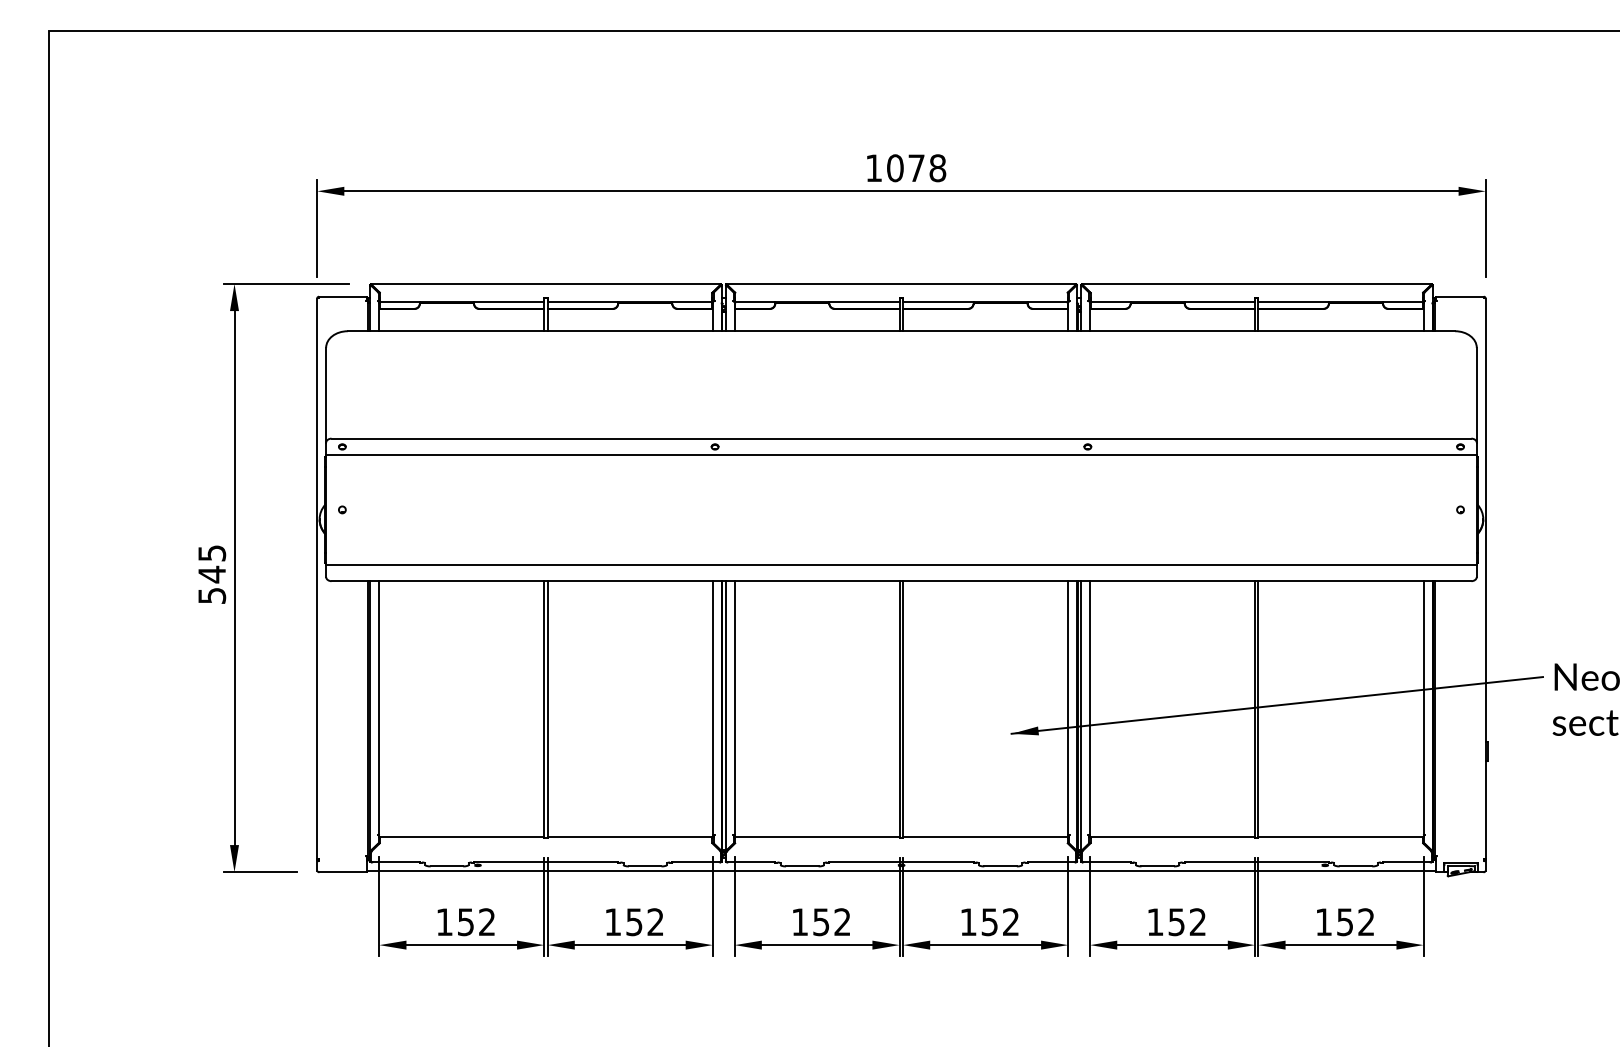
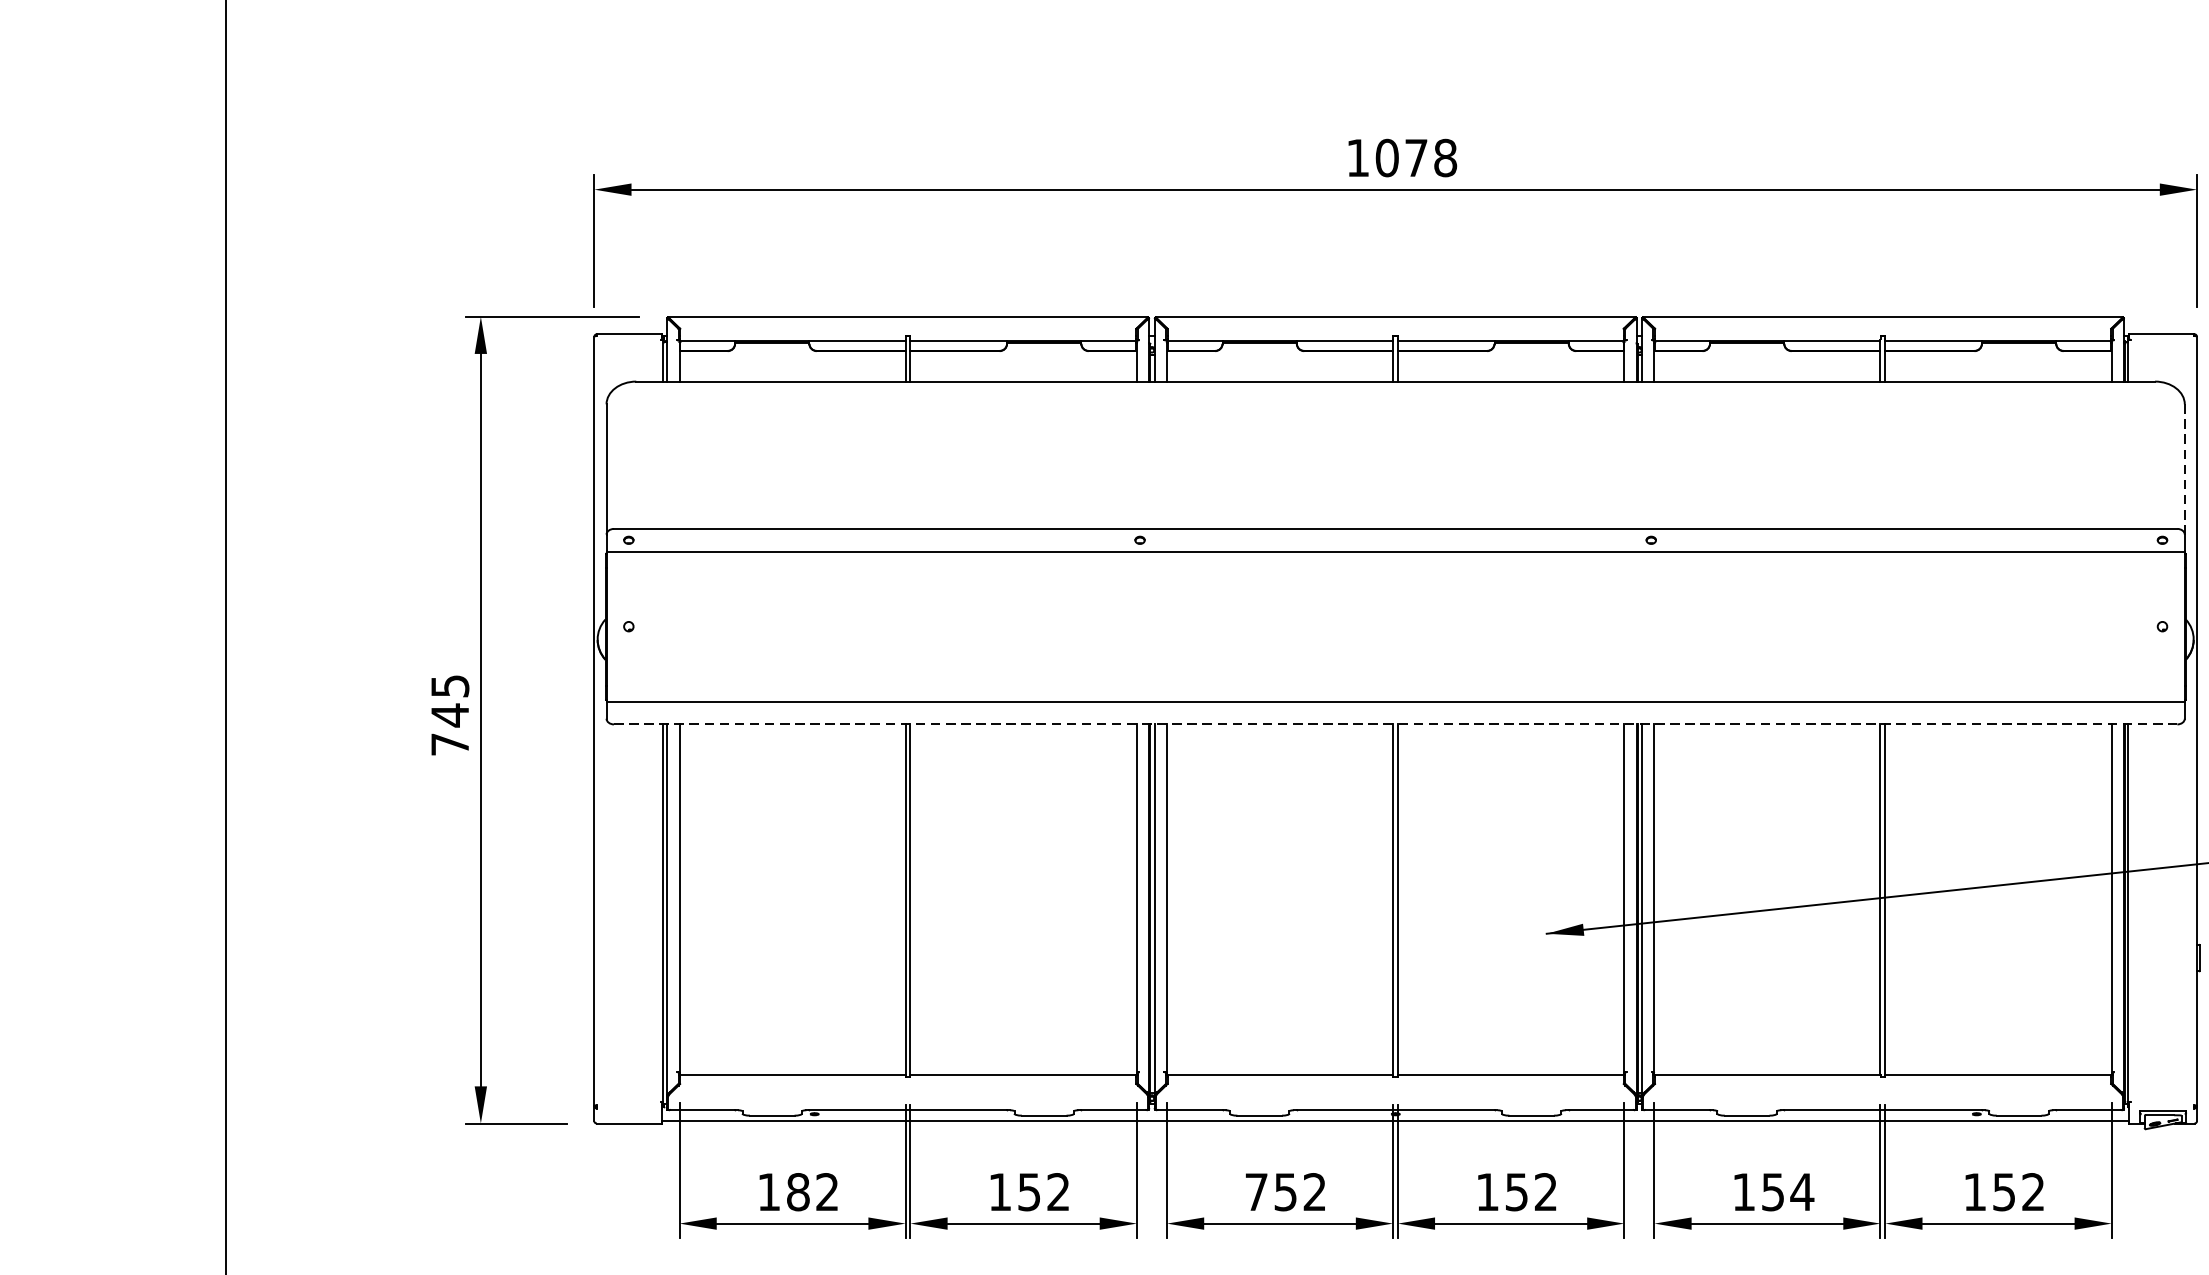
line: (1476, 394) -> (2184, 468), solid -> dashed
line: (901, 581) -> (1395, 724), solid -> dashed
text: (212, 595) -> (450, 744), 545 -> 745
text: (799, 921) -> (1255, 1191), 152 -> 752
text: (1197, 921) -> (1801, 1191), 152 -> 154
text: (465, 922) -> (797, 1192), 152 -> 182

